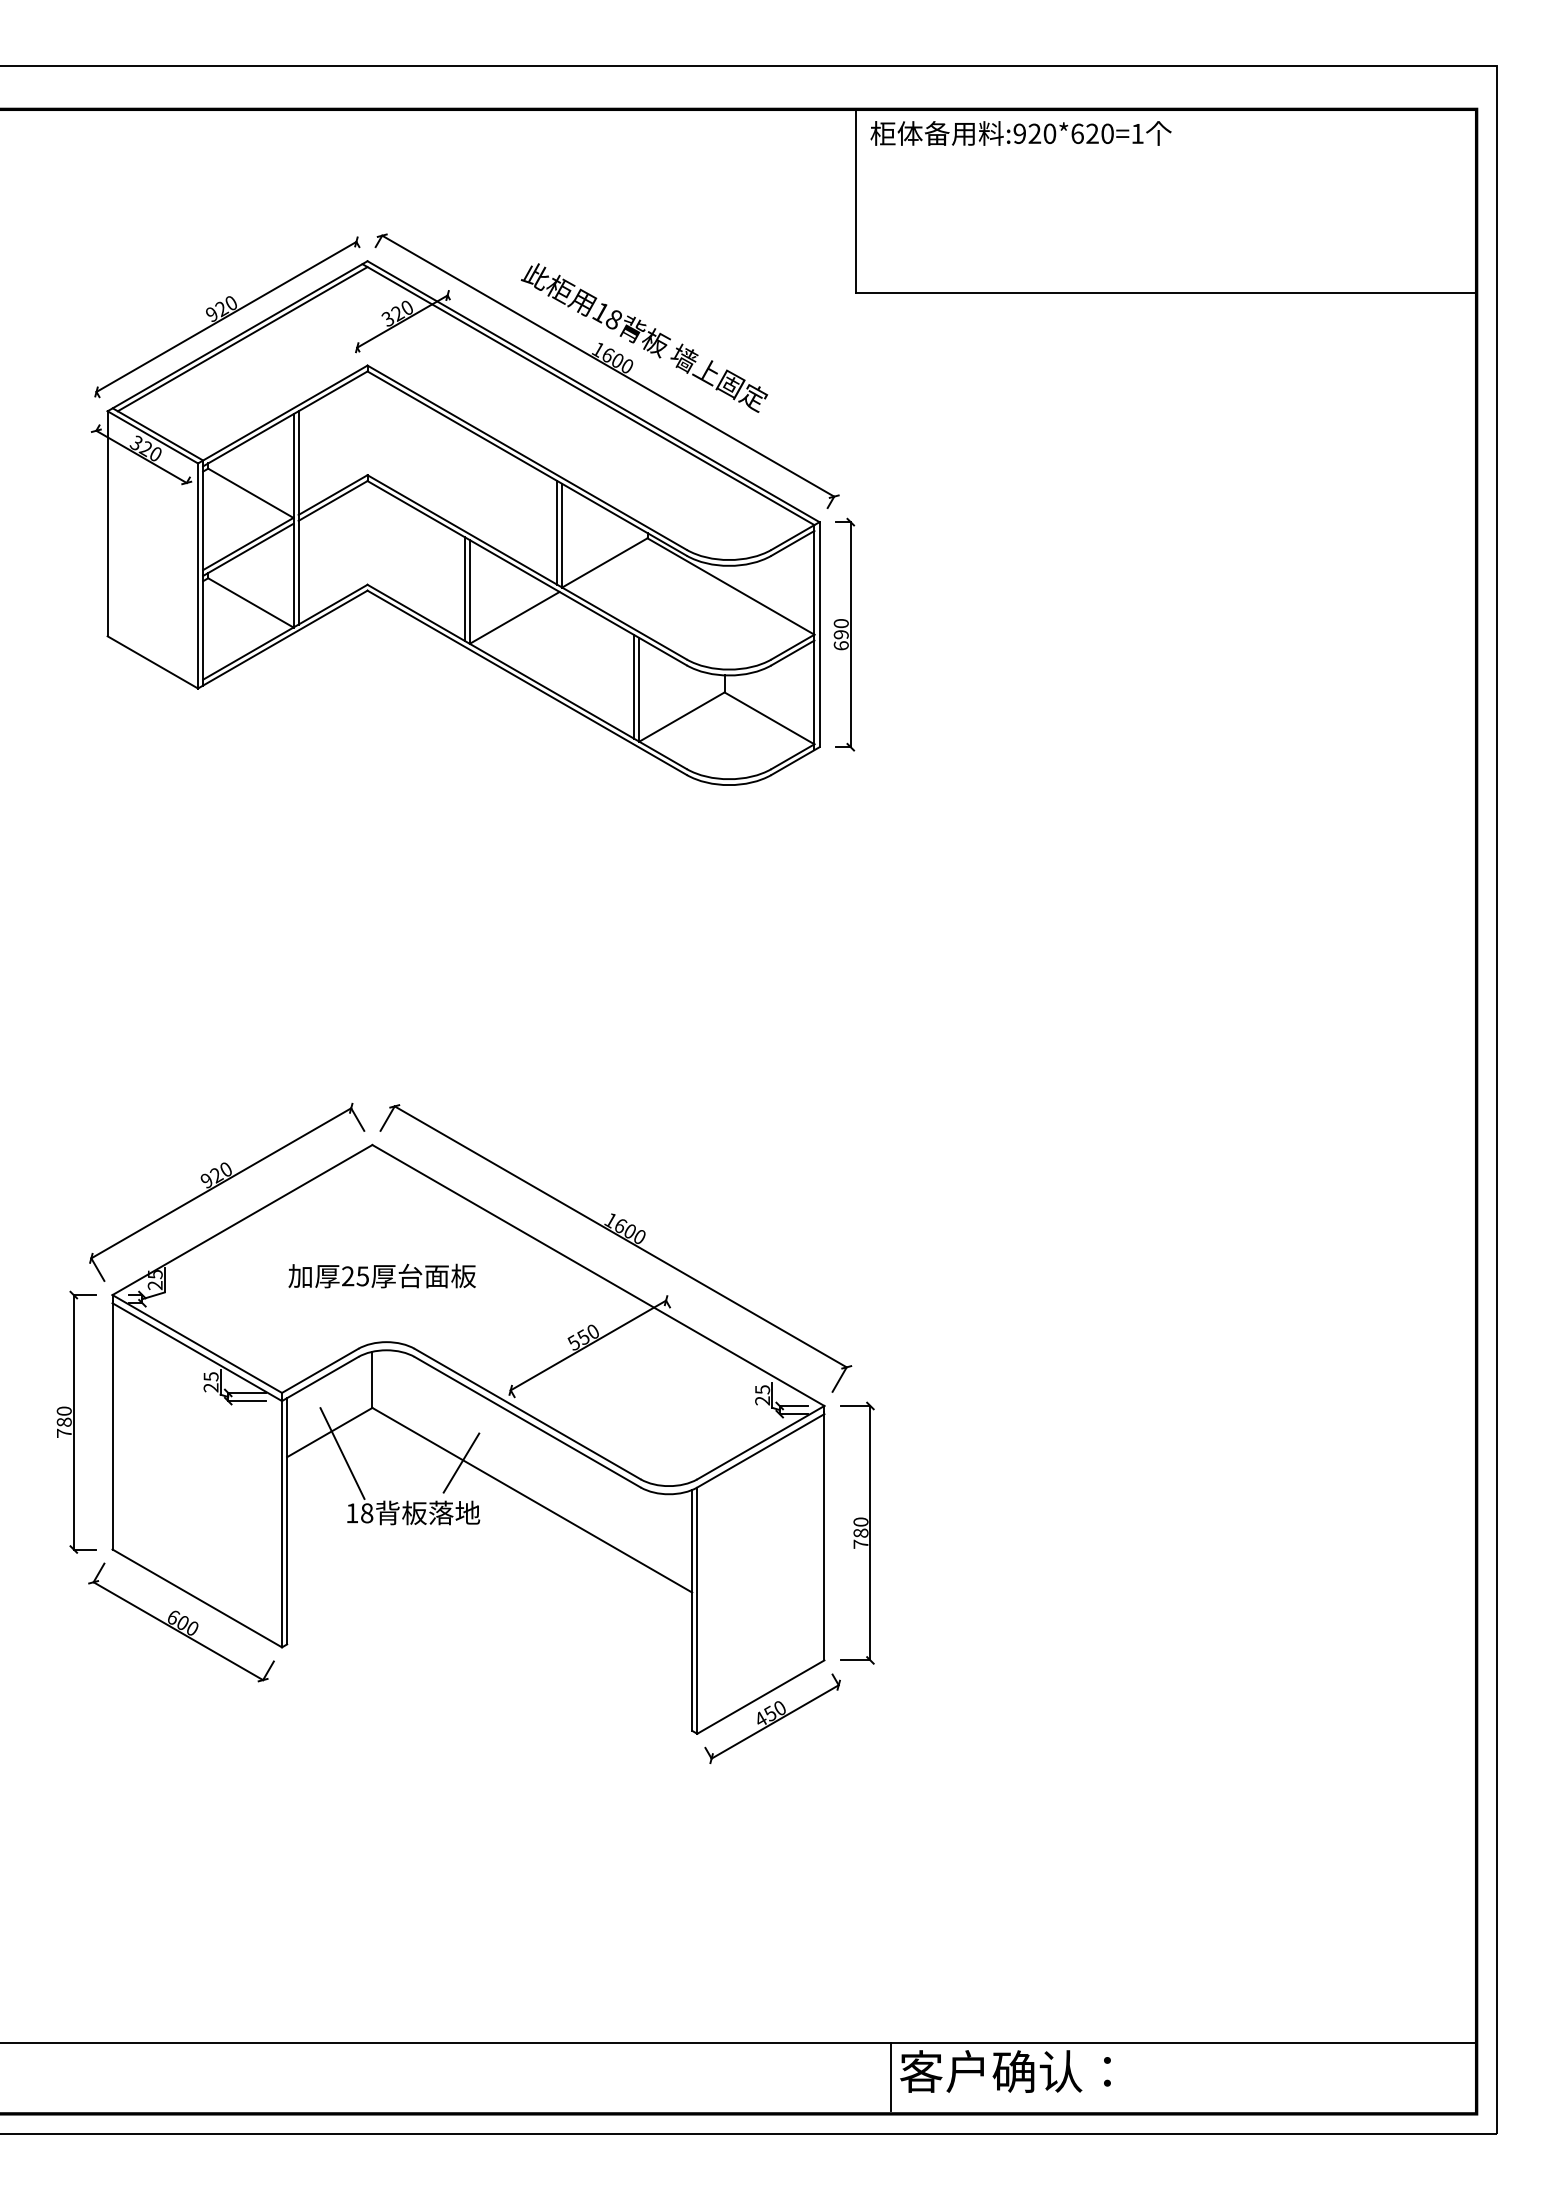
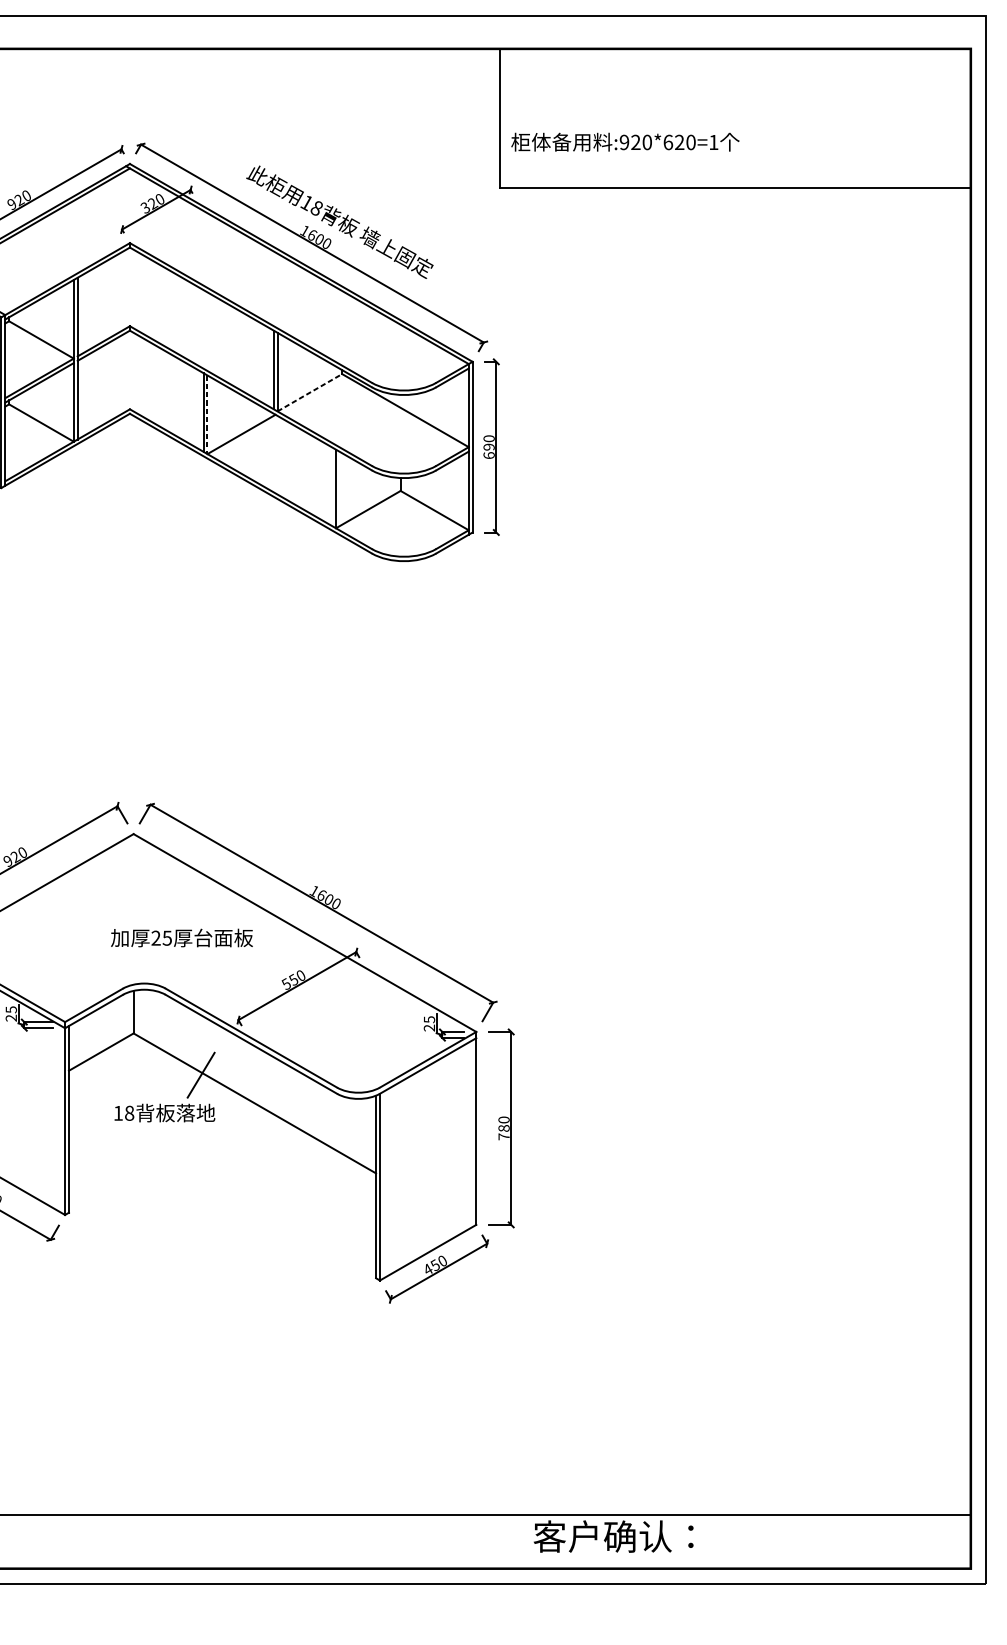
text: (1020, 133) -> (625, 142), moved
line: (605, 562) -> (310, 392), solid -> dashed
line: (469, 591) -> (207, 414), solid -> dashed
line: (634, 686) -> (332, 486), removed
text: (381, 1275) -> (181, 937), moved
line: (342, 1453) -> (110, 1067), removed
line: (890, 2077) -> (526, 1541), removed

